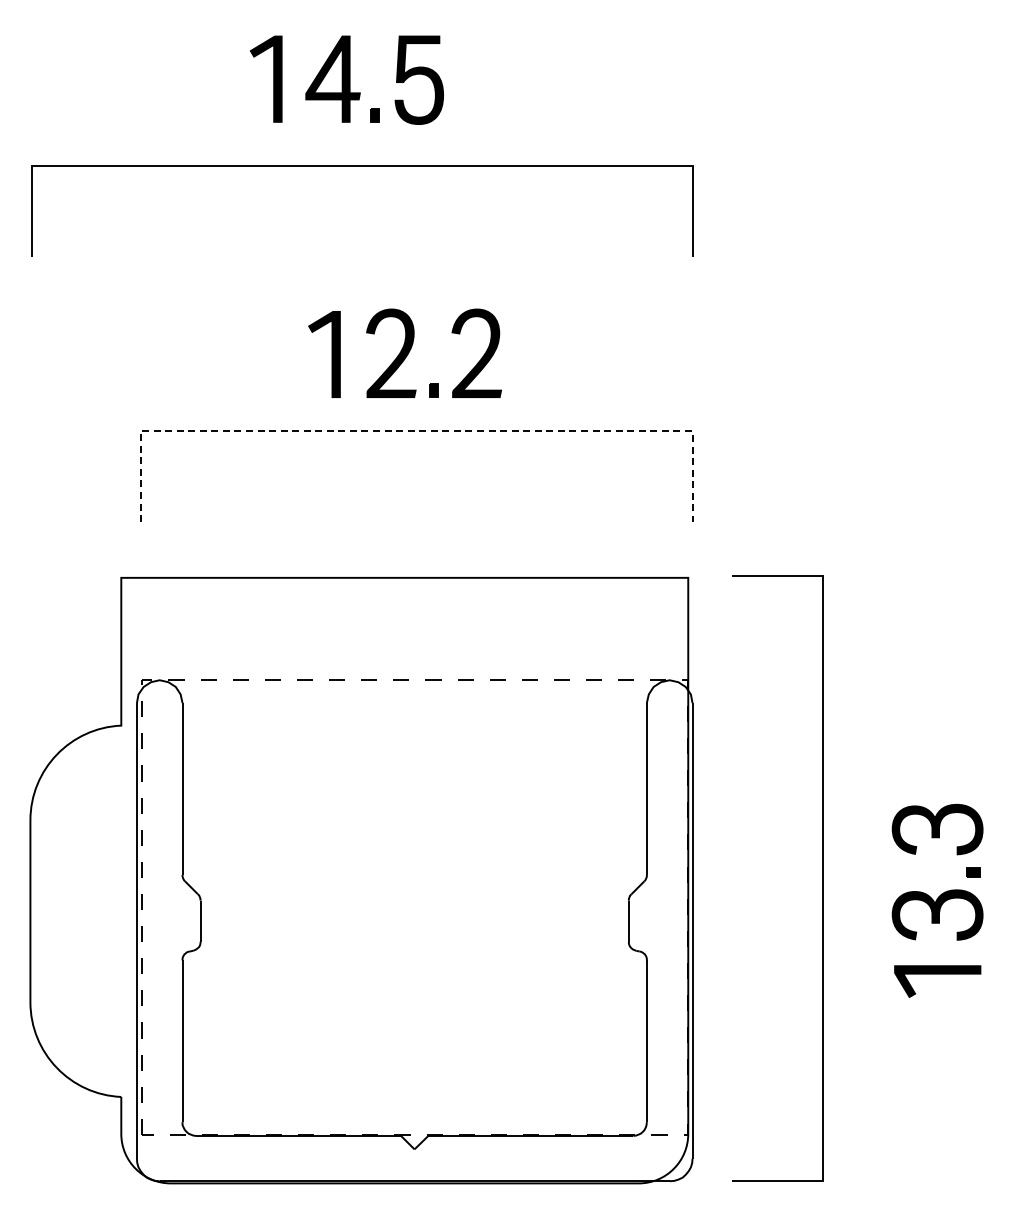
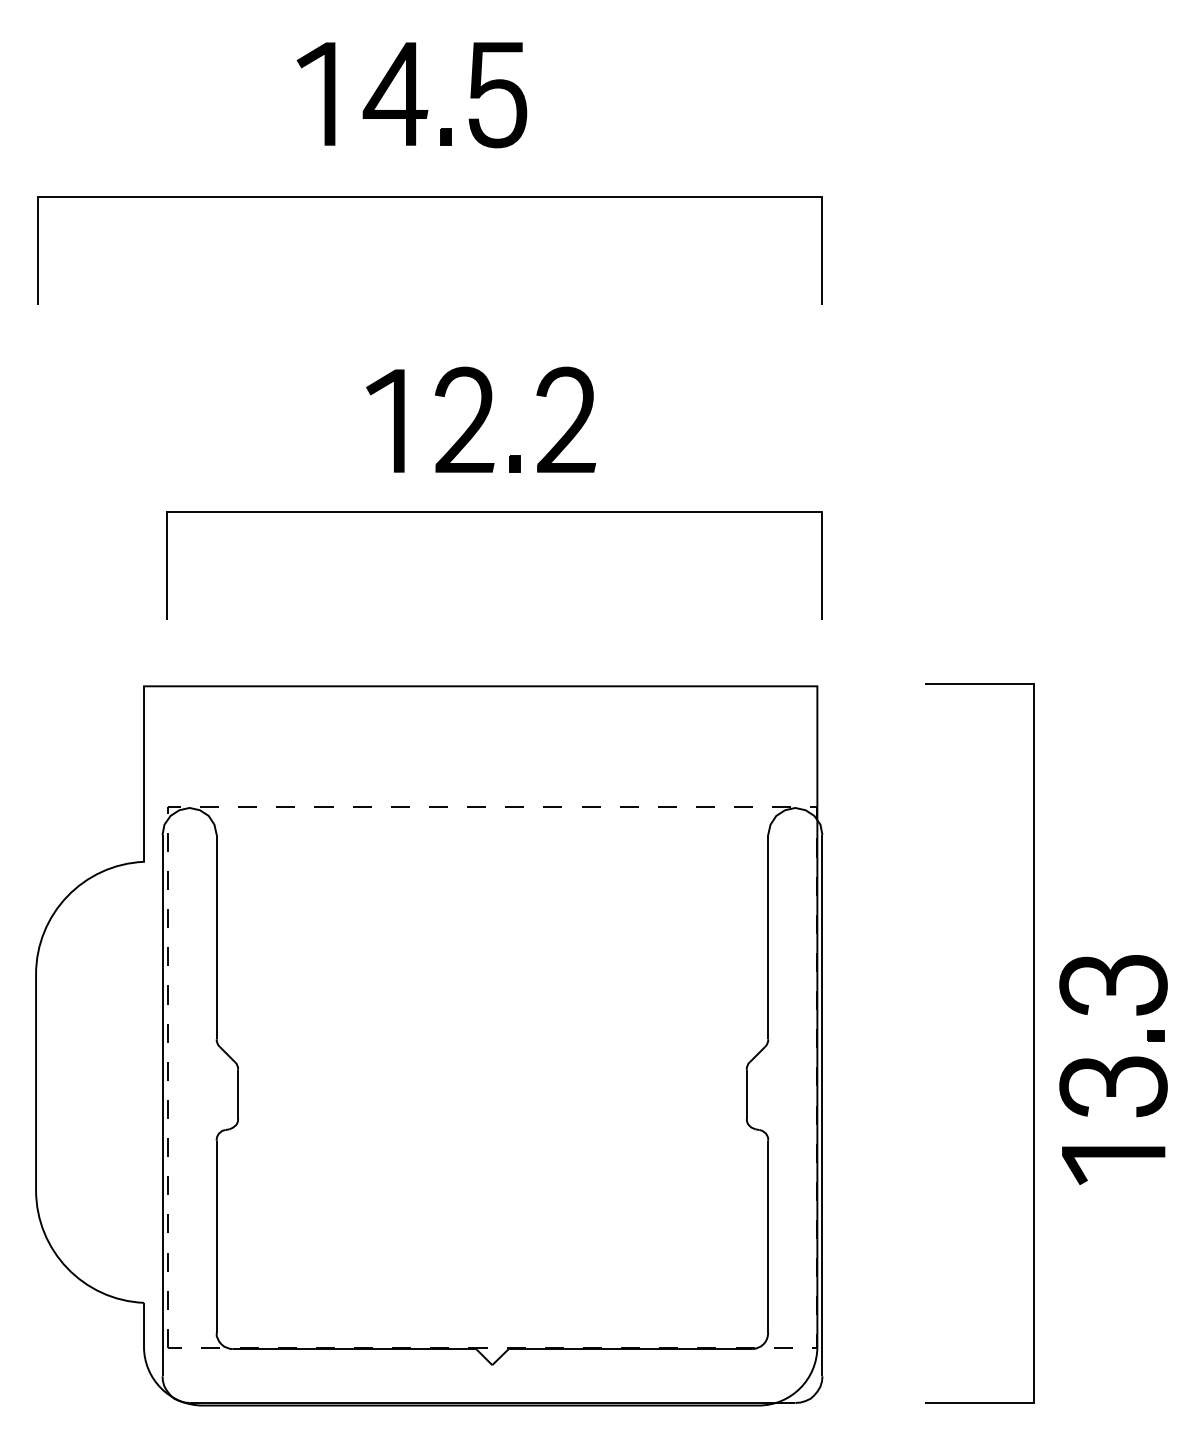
line: (416, 431) -> (494, 512), dashed -> solid
line: (822, 878) -> (1032, 1043), moved

